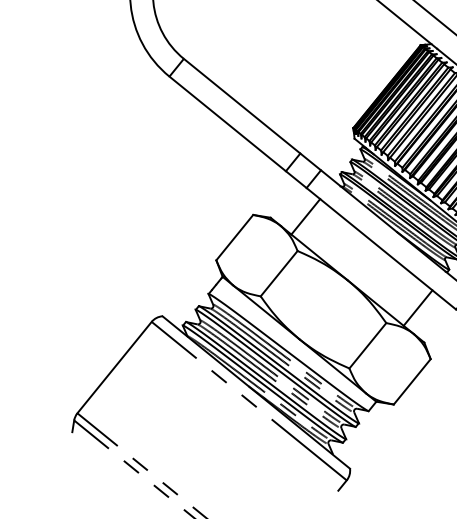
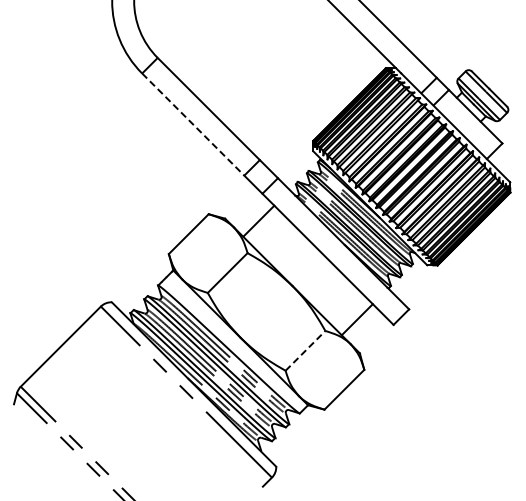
line: (227, 123) -> (193, 124), solid -> dashed
line: (367, 345) -> (305, 350), solid -> dashed

